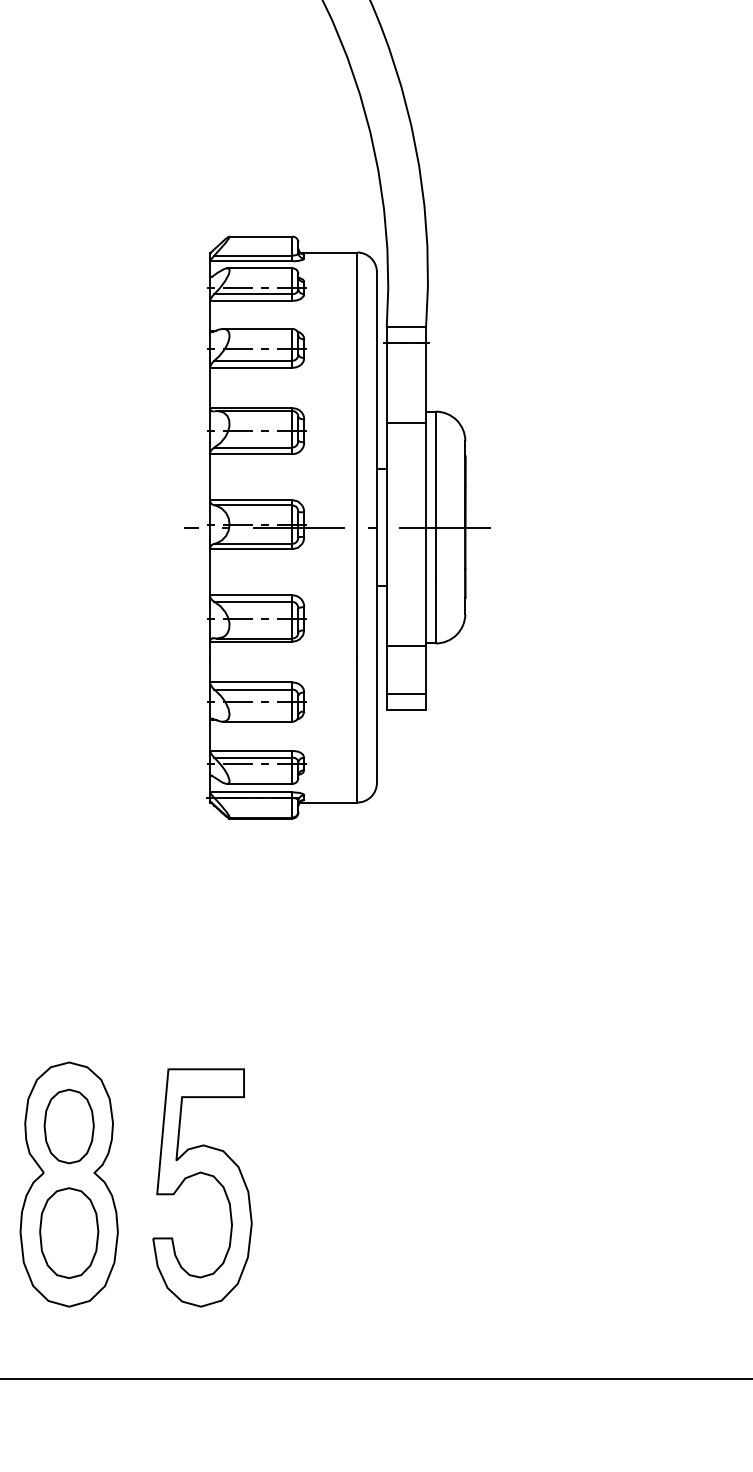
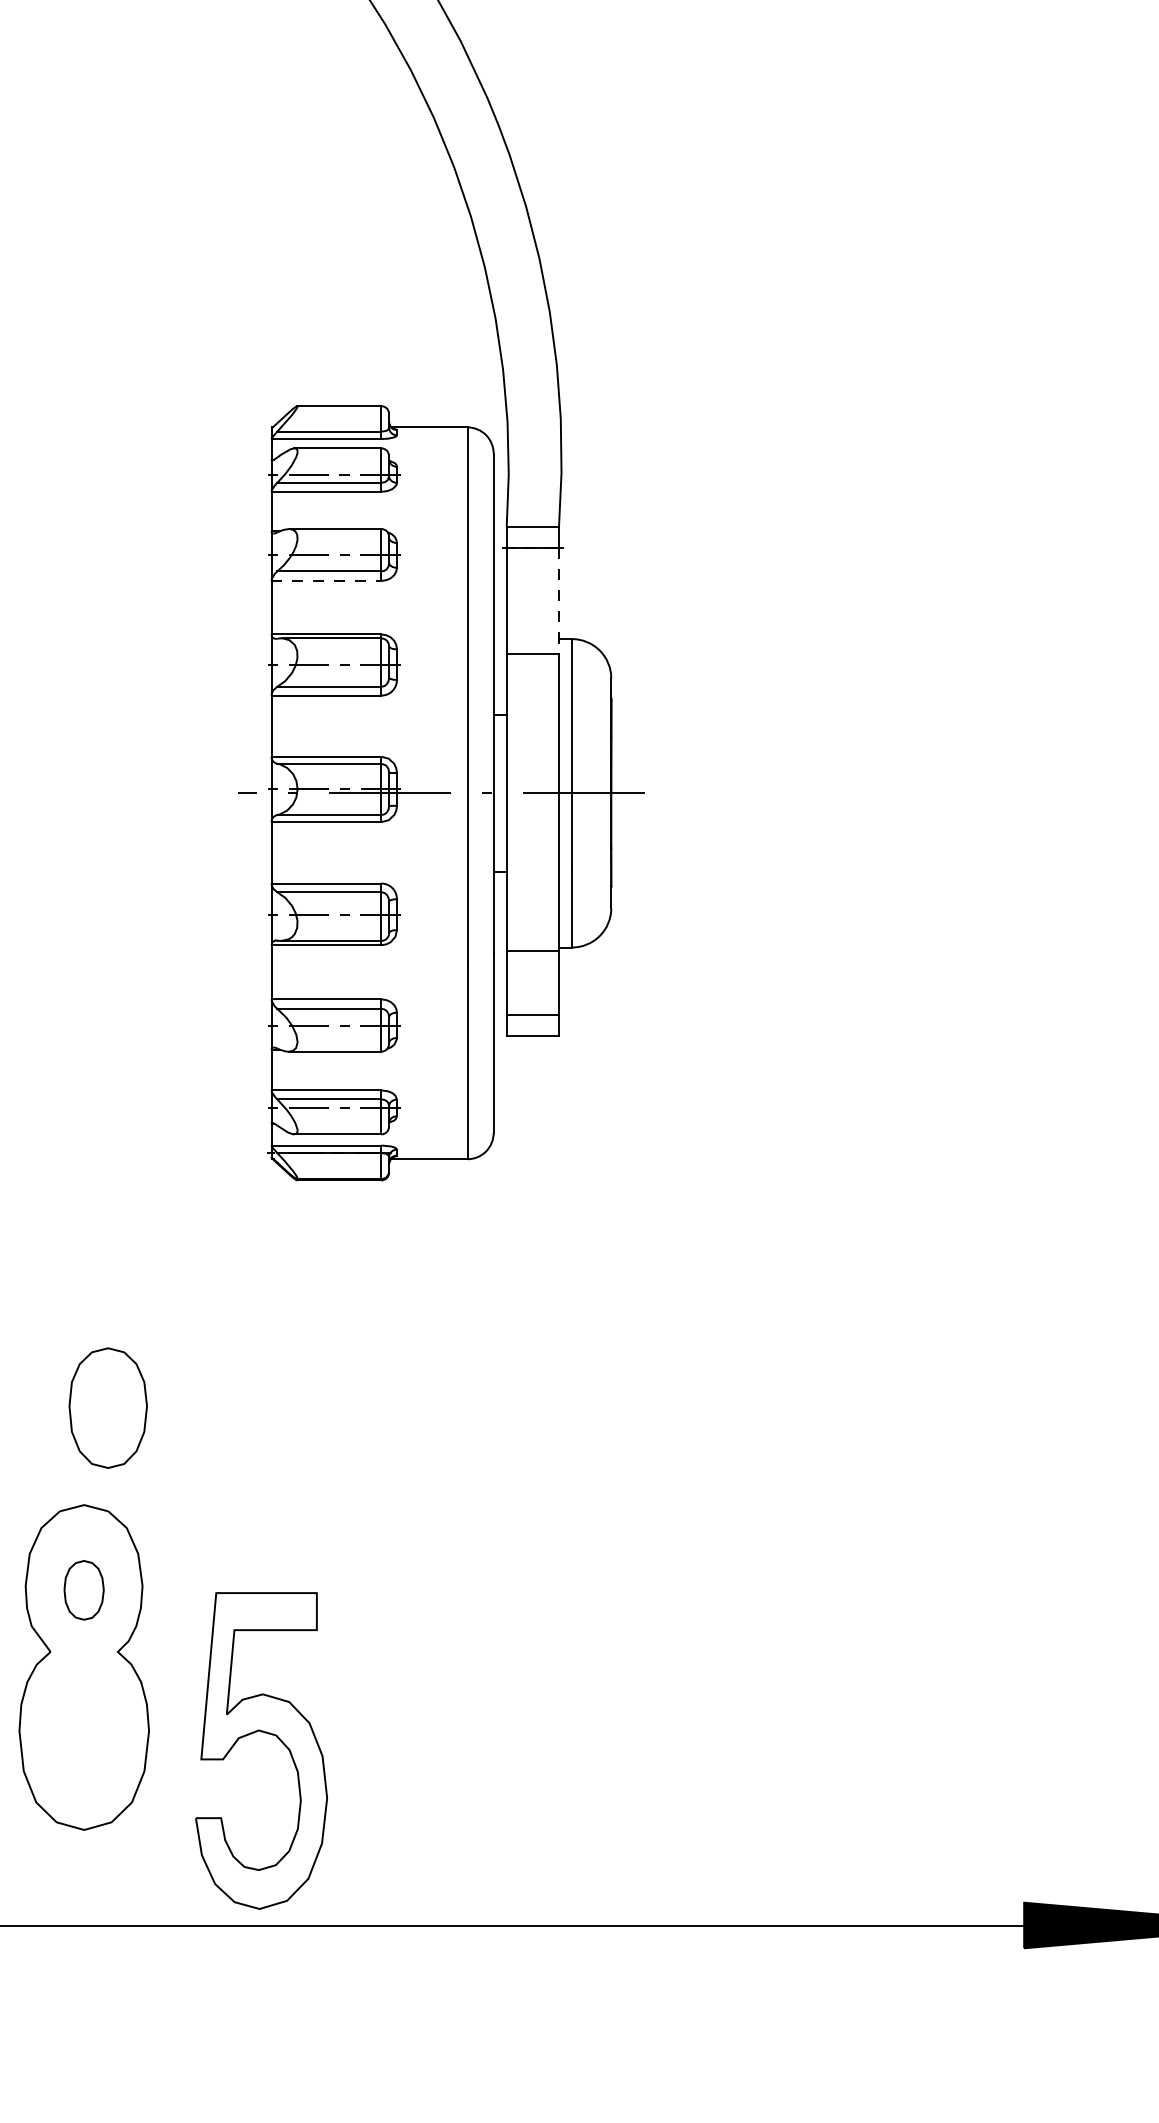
line: (251, 367) -> (326, 580), solid -> dashed
line: (426, 383) -> (559, 601), solid -> dashed
part: (68, 1126) -> (83, 1590), size x0.6
part: (205, 1174) -> (265, 1733), moved
part: (68, 1232) -> (107, 1407), moved

